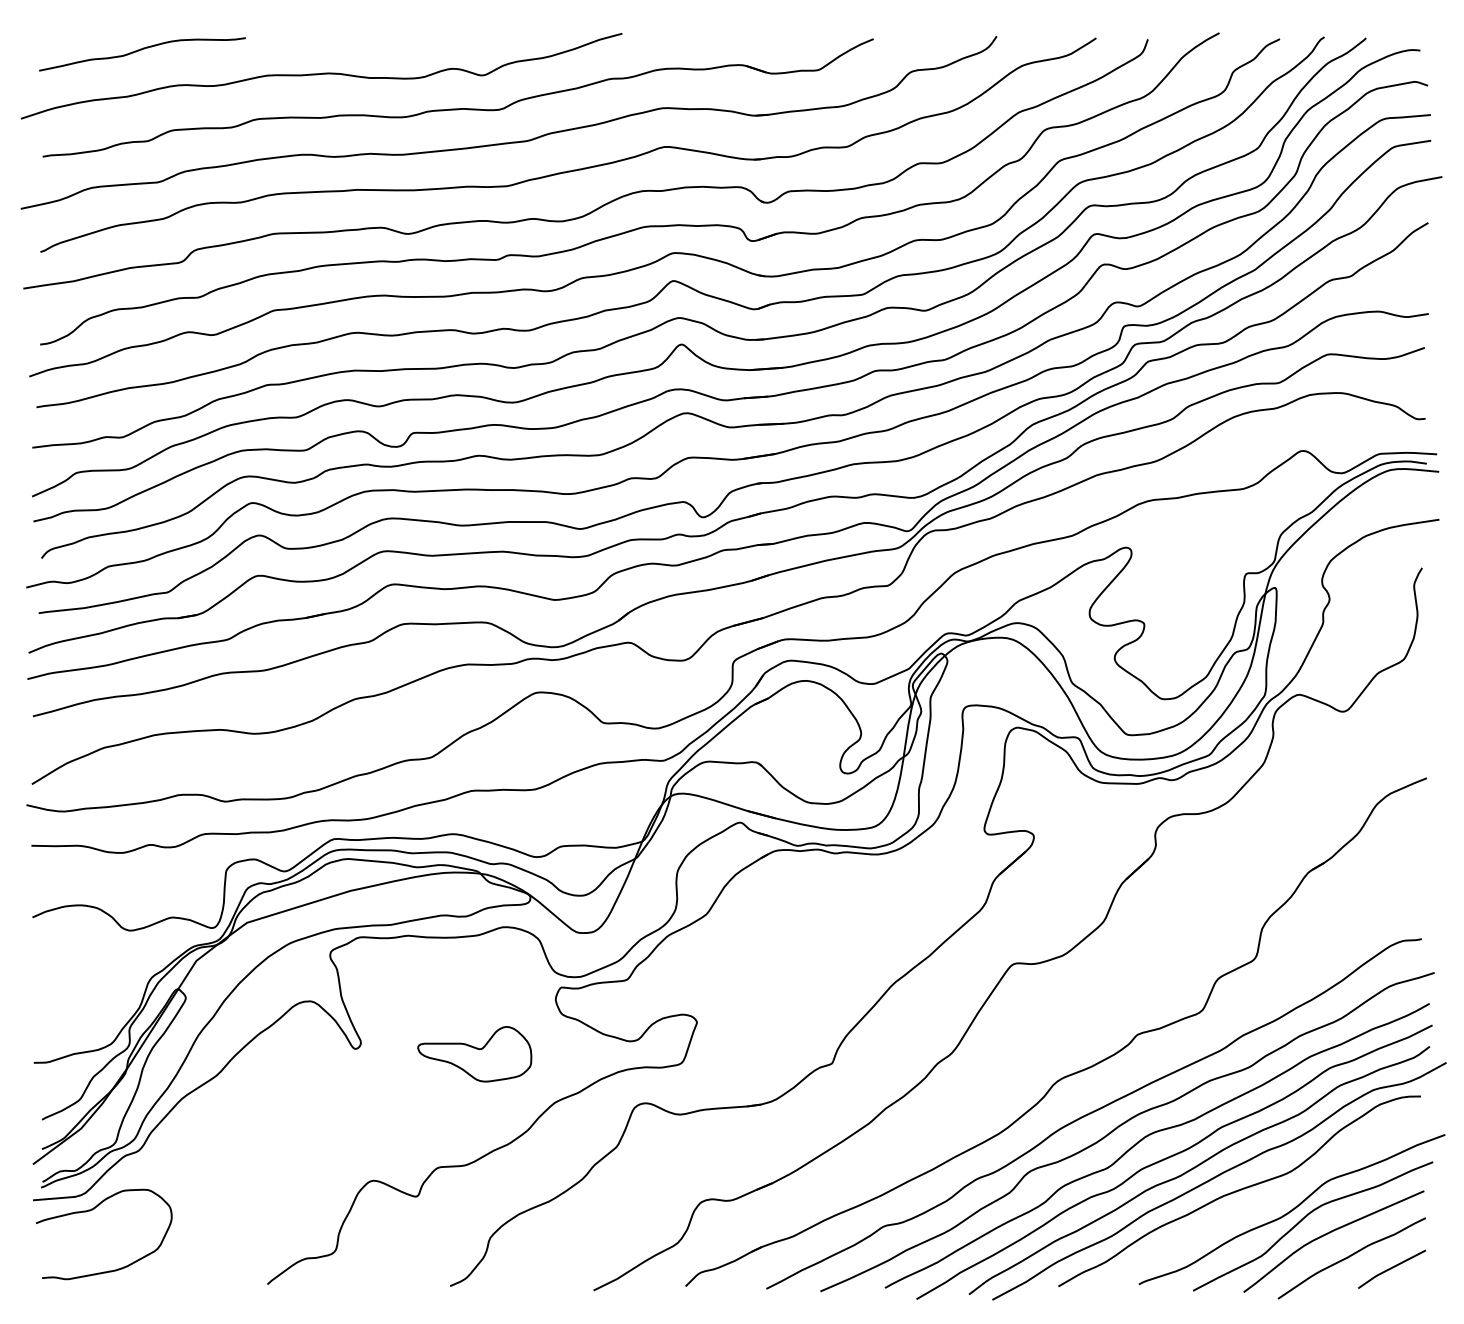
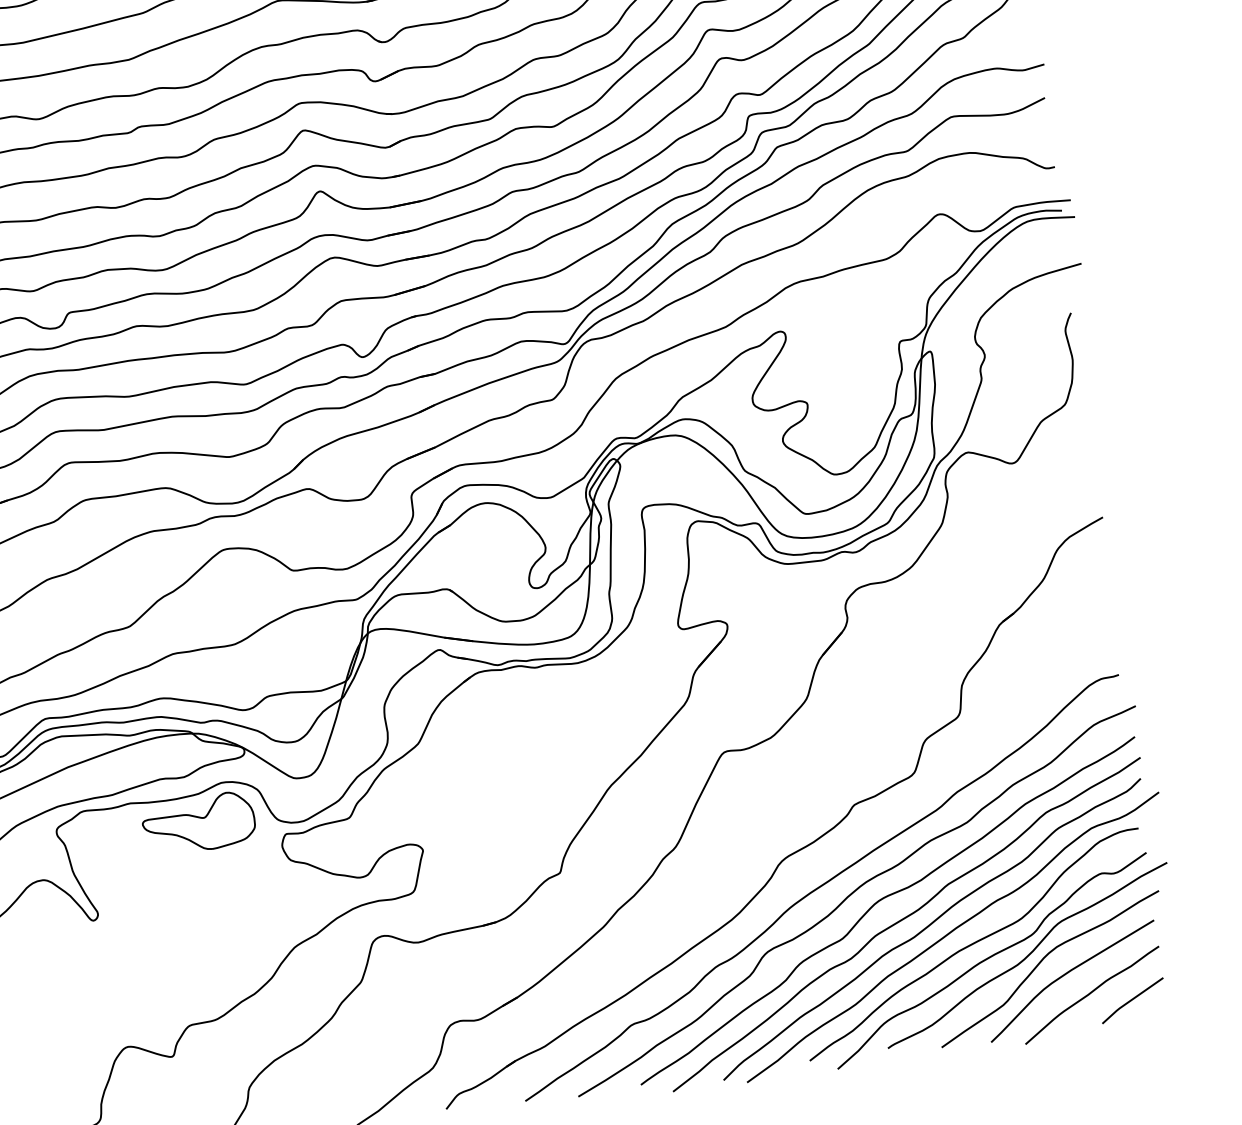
part: (474, 1054) -> (198, 823), moved
curve: (1254, 1207) -> (990, 958), added

